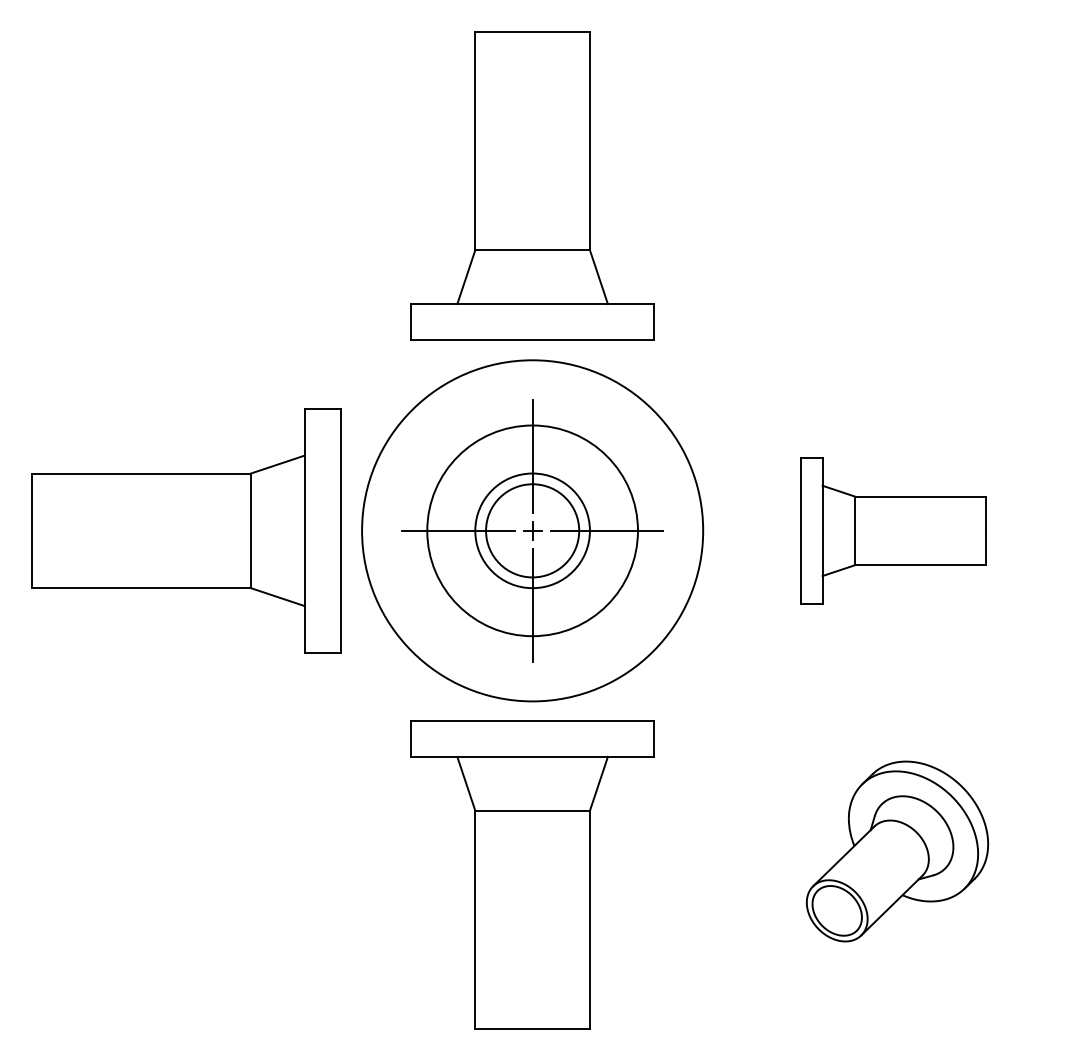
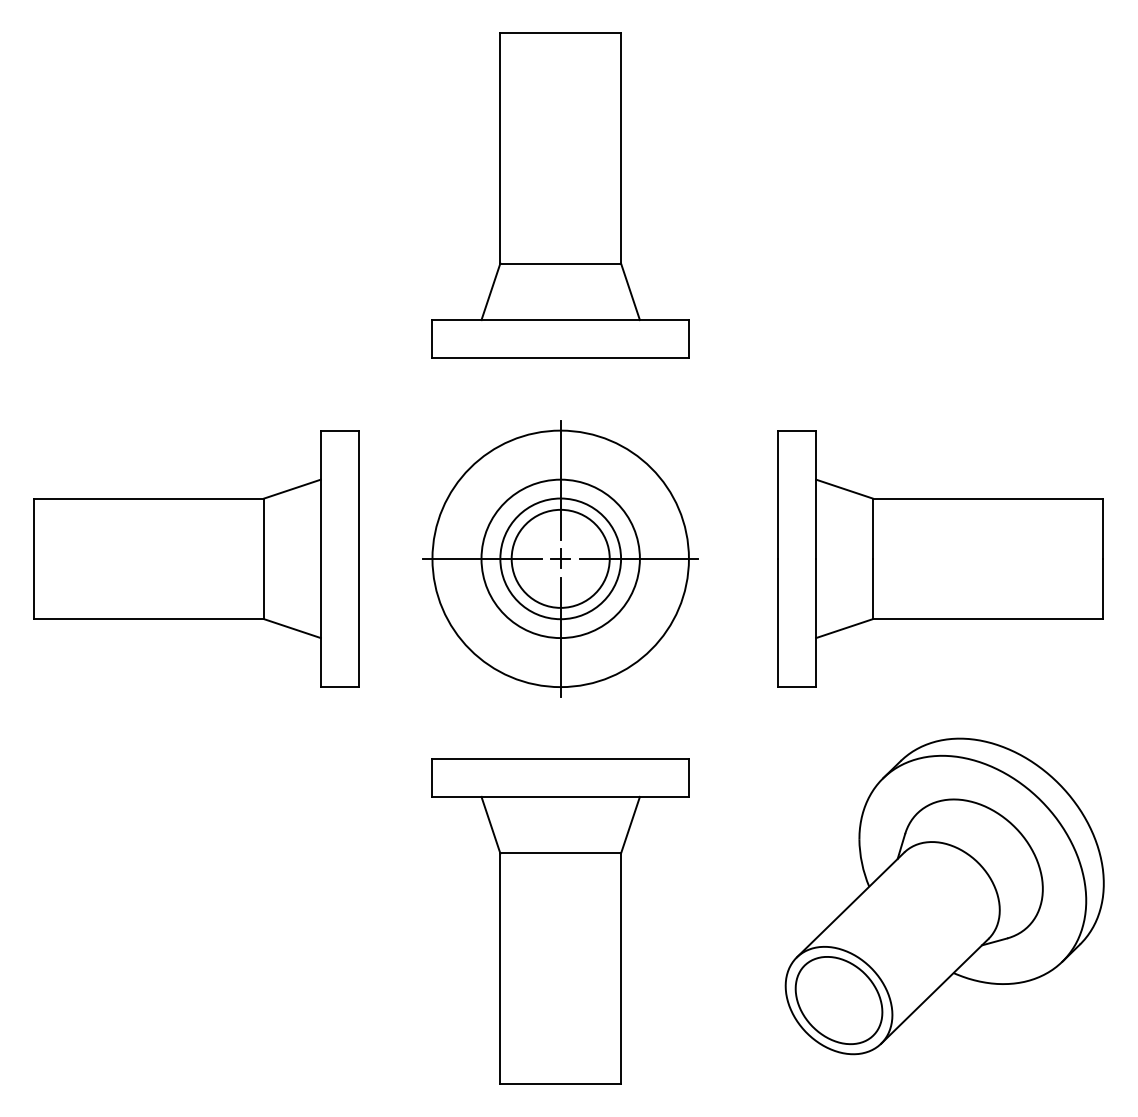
circle: (532, 530) -> (560, 558), size x0.71
circle: (532, 530) -> (560, 558), size x0.71
part: (893, 530) -> (940, 558), size x1.67
part: (897, 851) -> (944, 896), size x1.67

